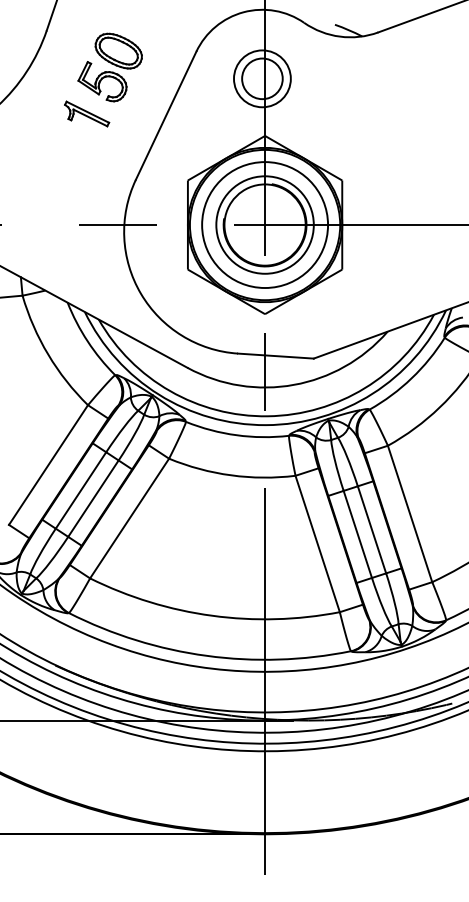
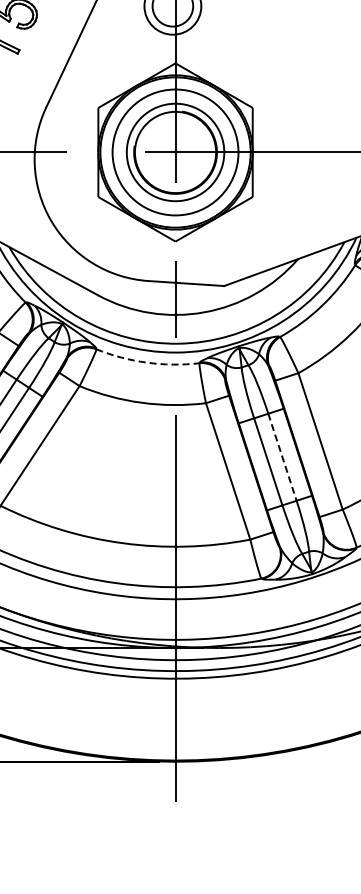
arc: (236, 435) -> (146, 362), solid -> dashed
line: (372, 529) -> (282, 456), solid -> dashed

